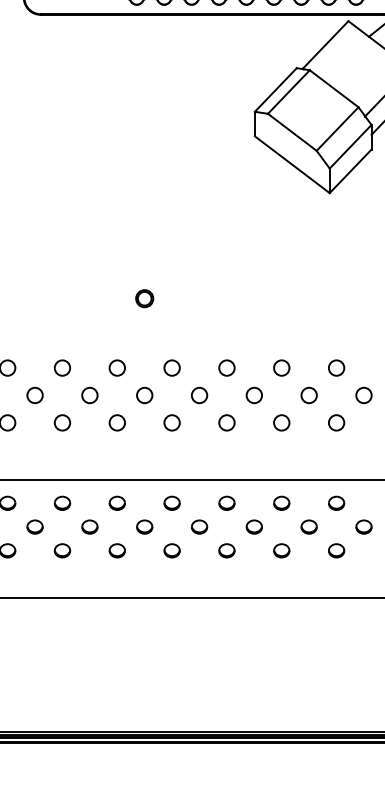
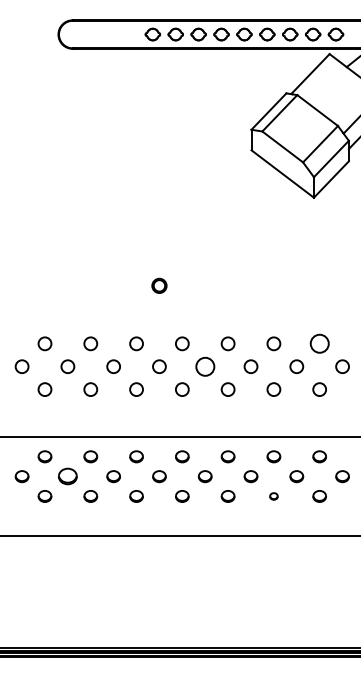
circle: (336, 367) -> (319, 343), size x1.4
circle: (198, 395) -> (204, 366), size x1.4
part: (34, 526) -> (67, 476), size x1.4
part: (281, 550) -> (273, 496), size x0.6

